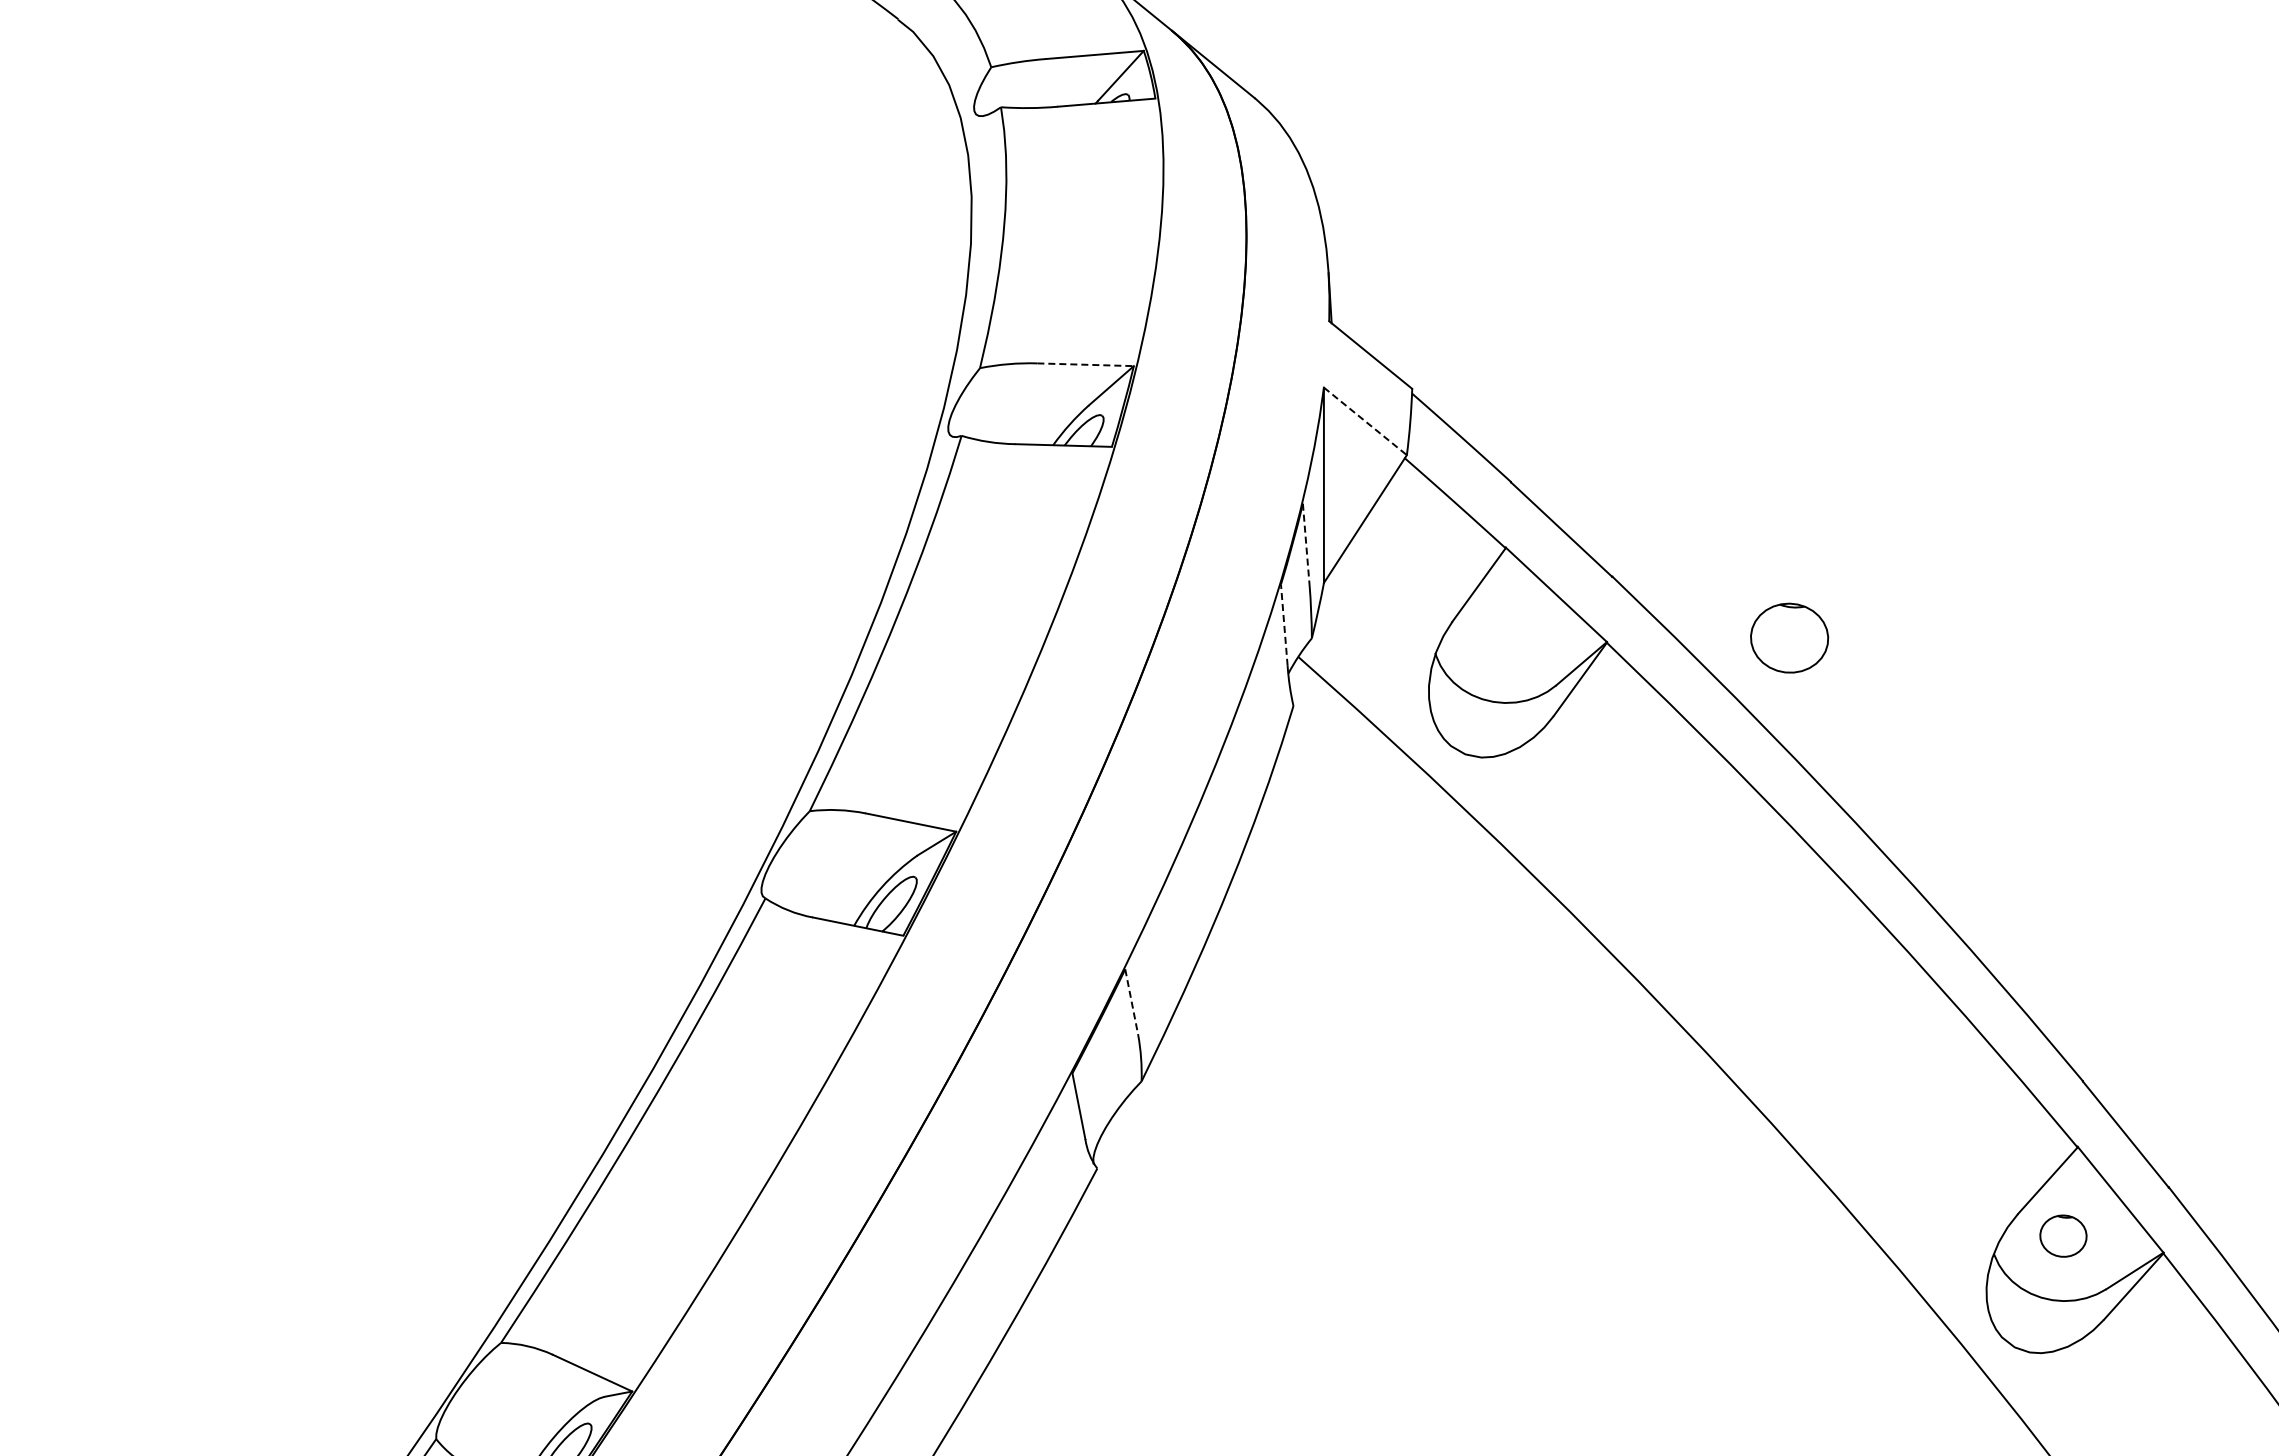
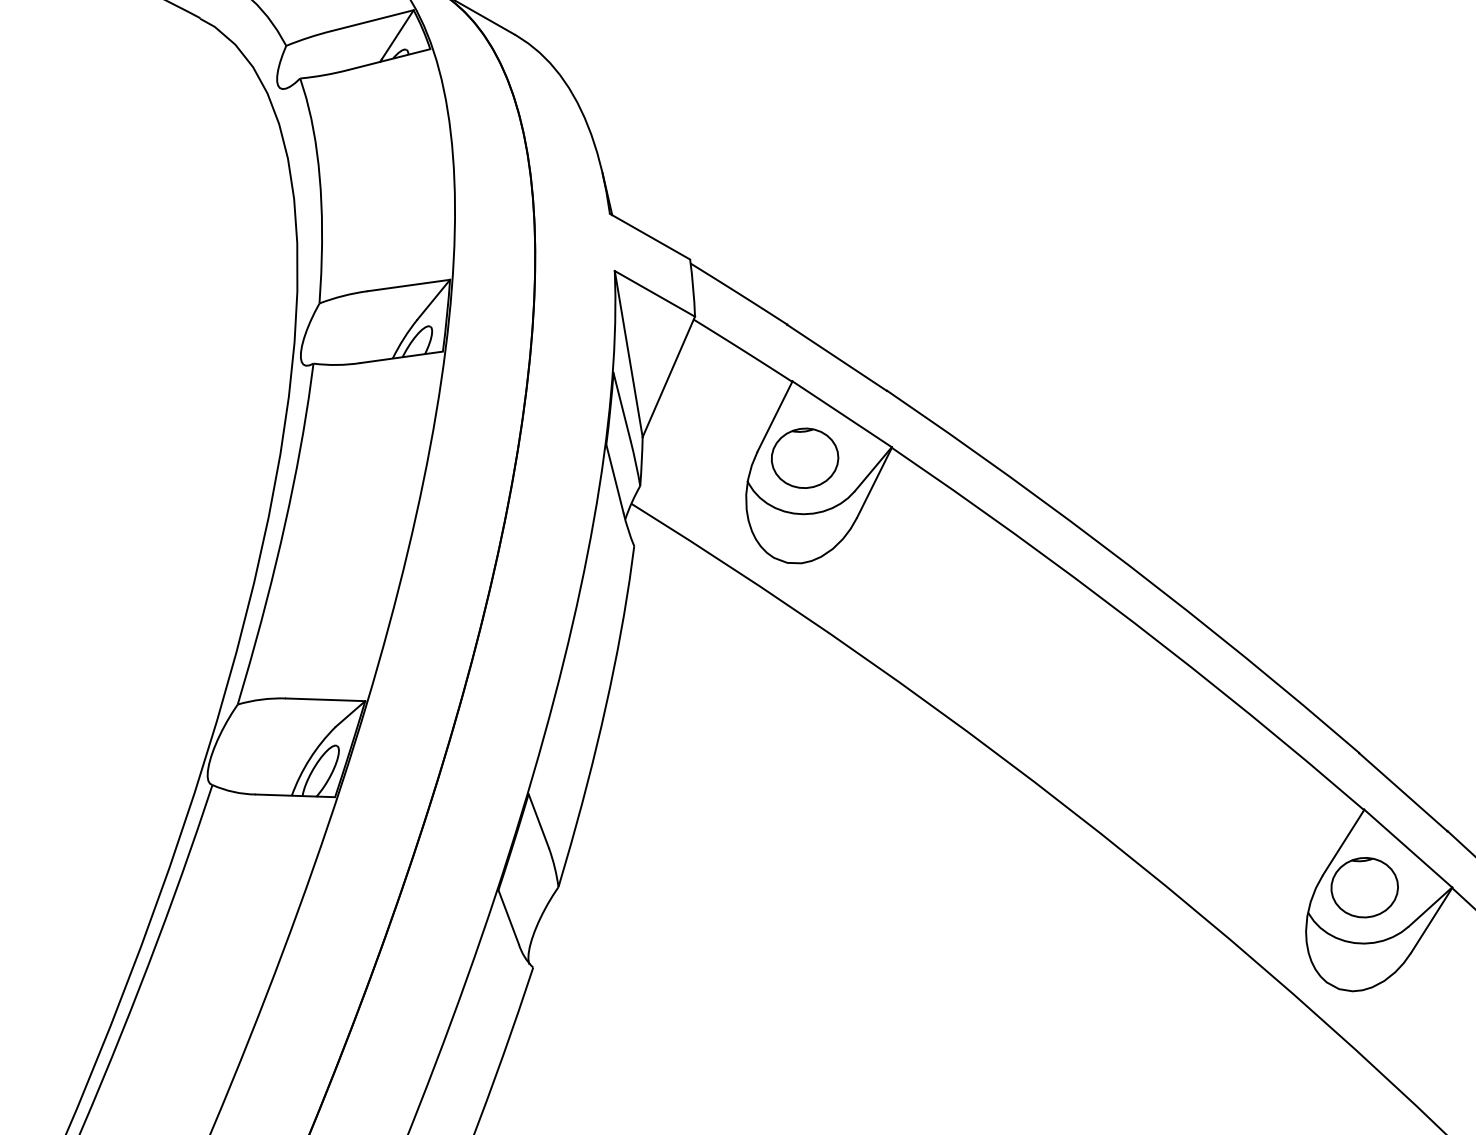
line: (1086, 364) -> (409, 285), dashed -> solid
line: (1365, 421) -> (655, 293), dashed -> solid
line: (1306, 544) -> (622, 406), dashed -> solid
line: (1284, 625) -> (615, 479), dashed -> solid
part: (1789, 637) -> (804, 457), moved
line: (1131, 1002) -> (538, 821), dashed -> solid
part: (2063, 1235) -> (1364, 887), size x1.67

